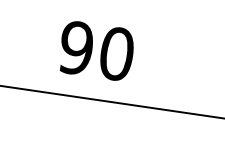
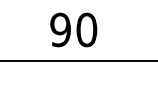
text: (96, 50) -> (73, 29), moved

